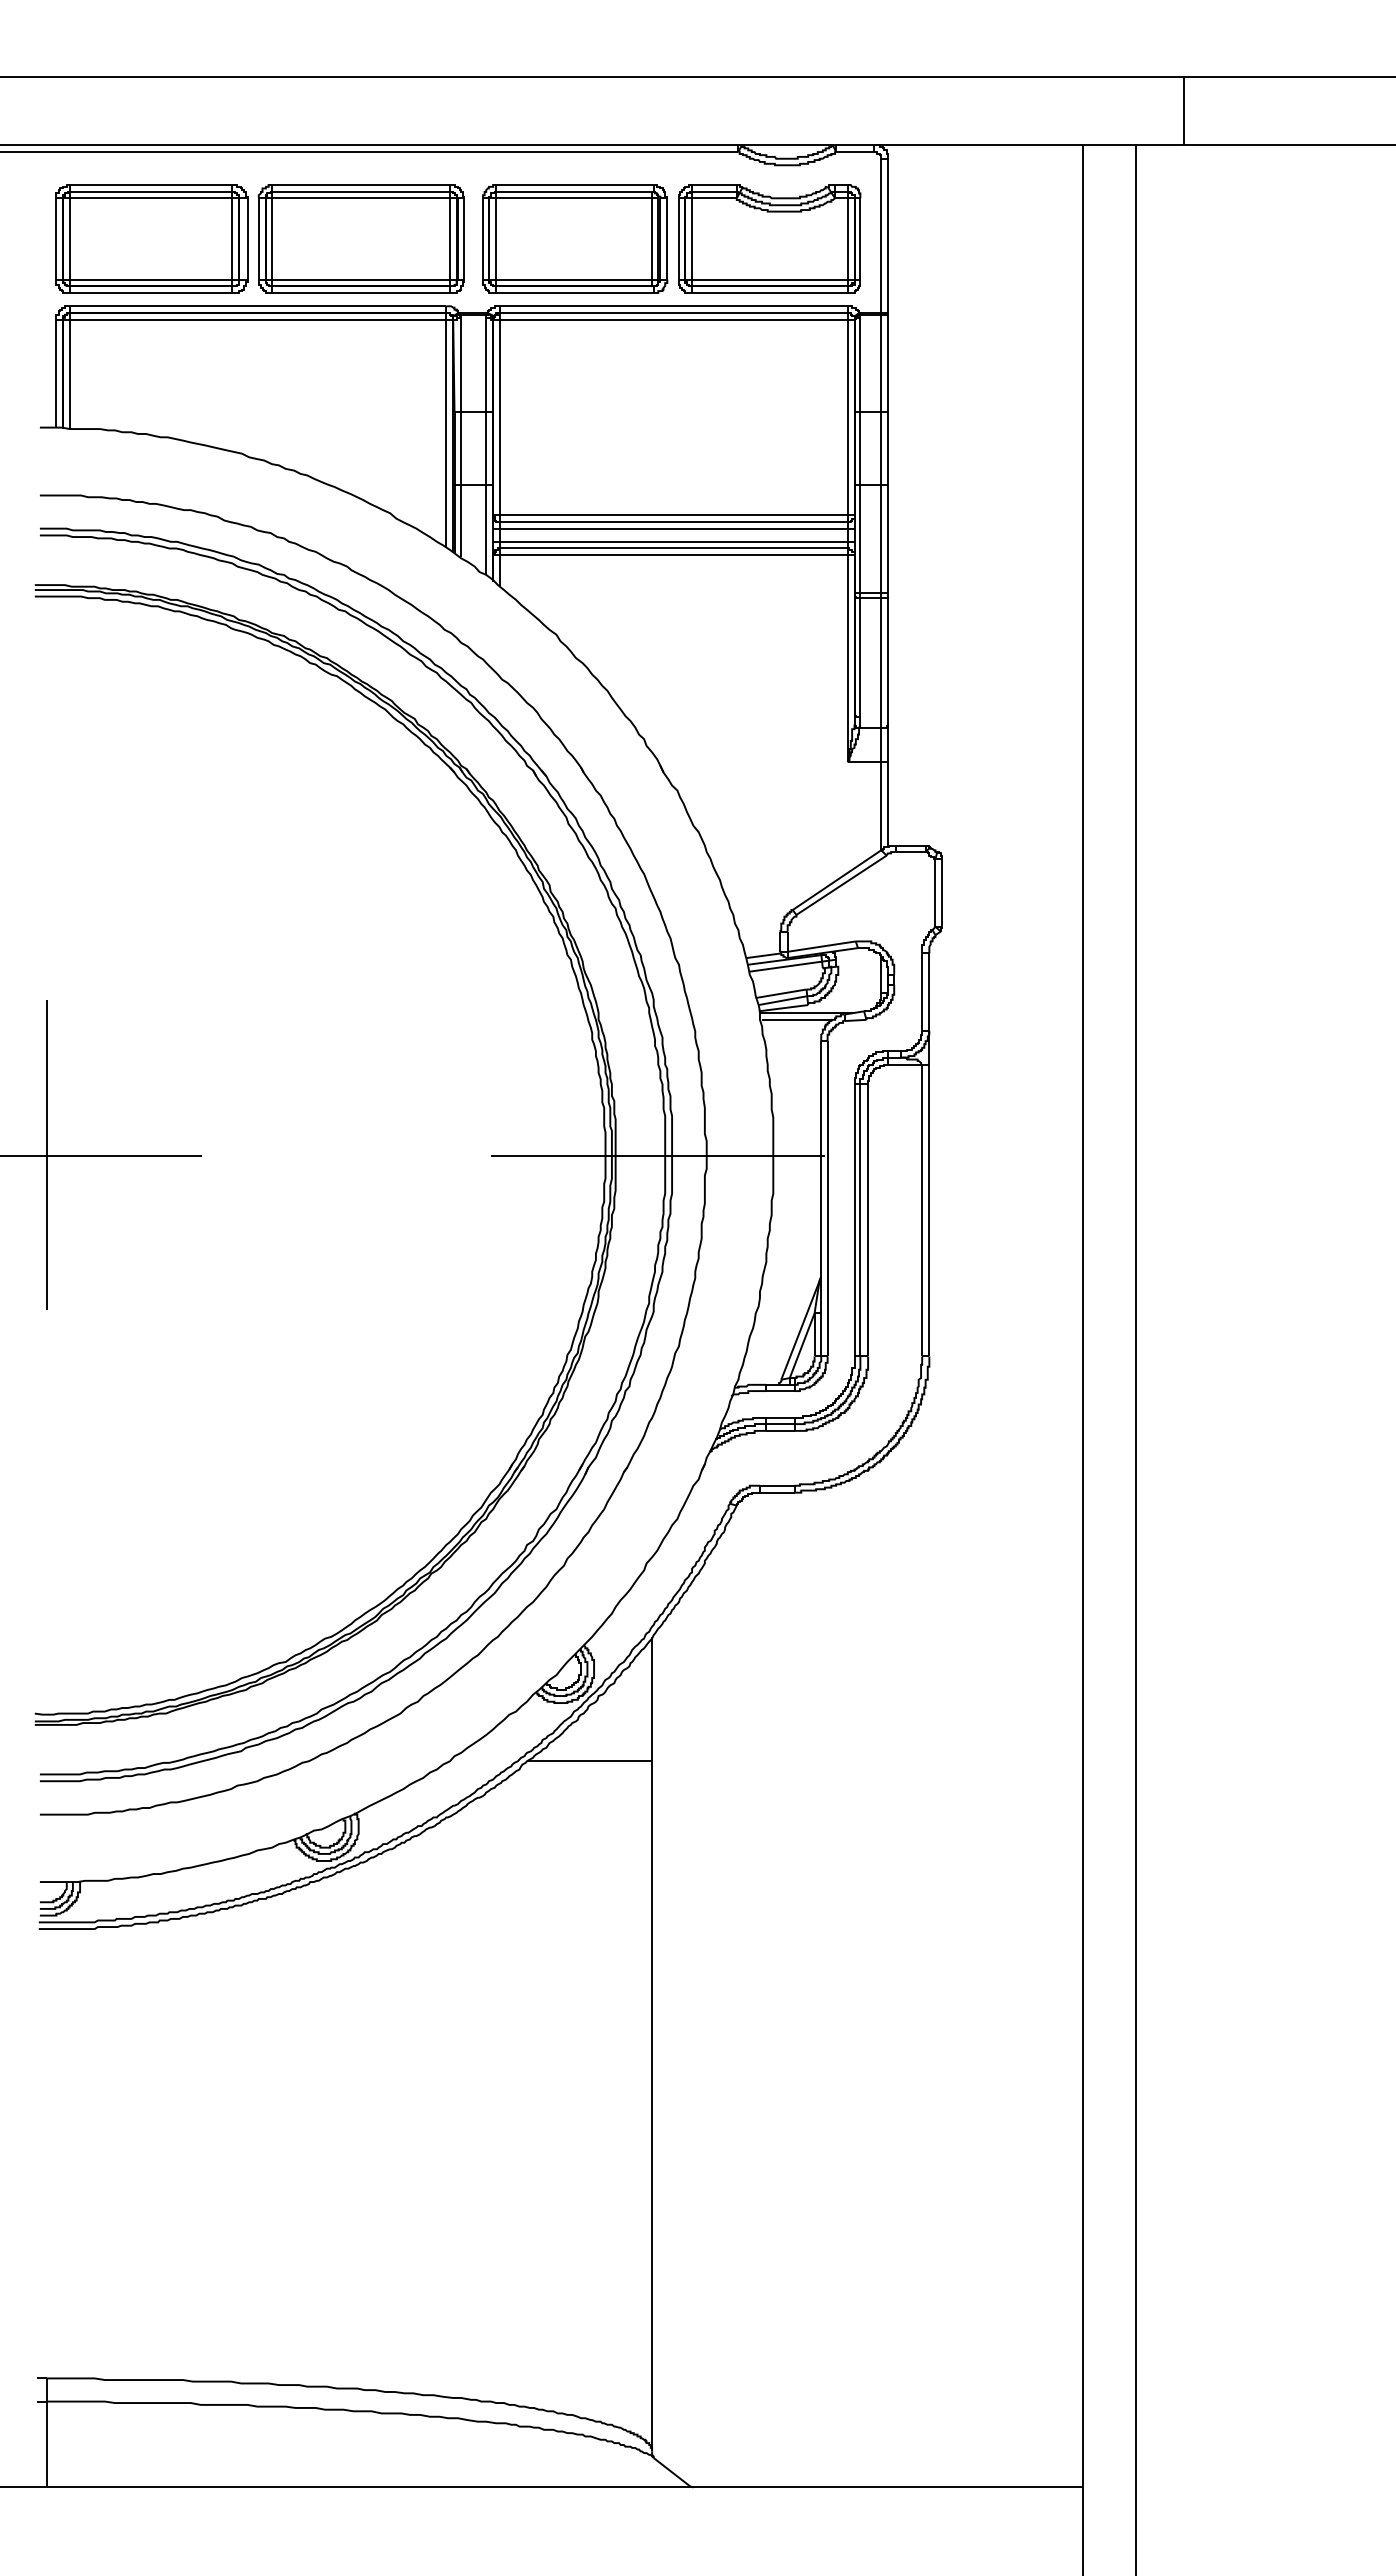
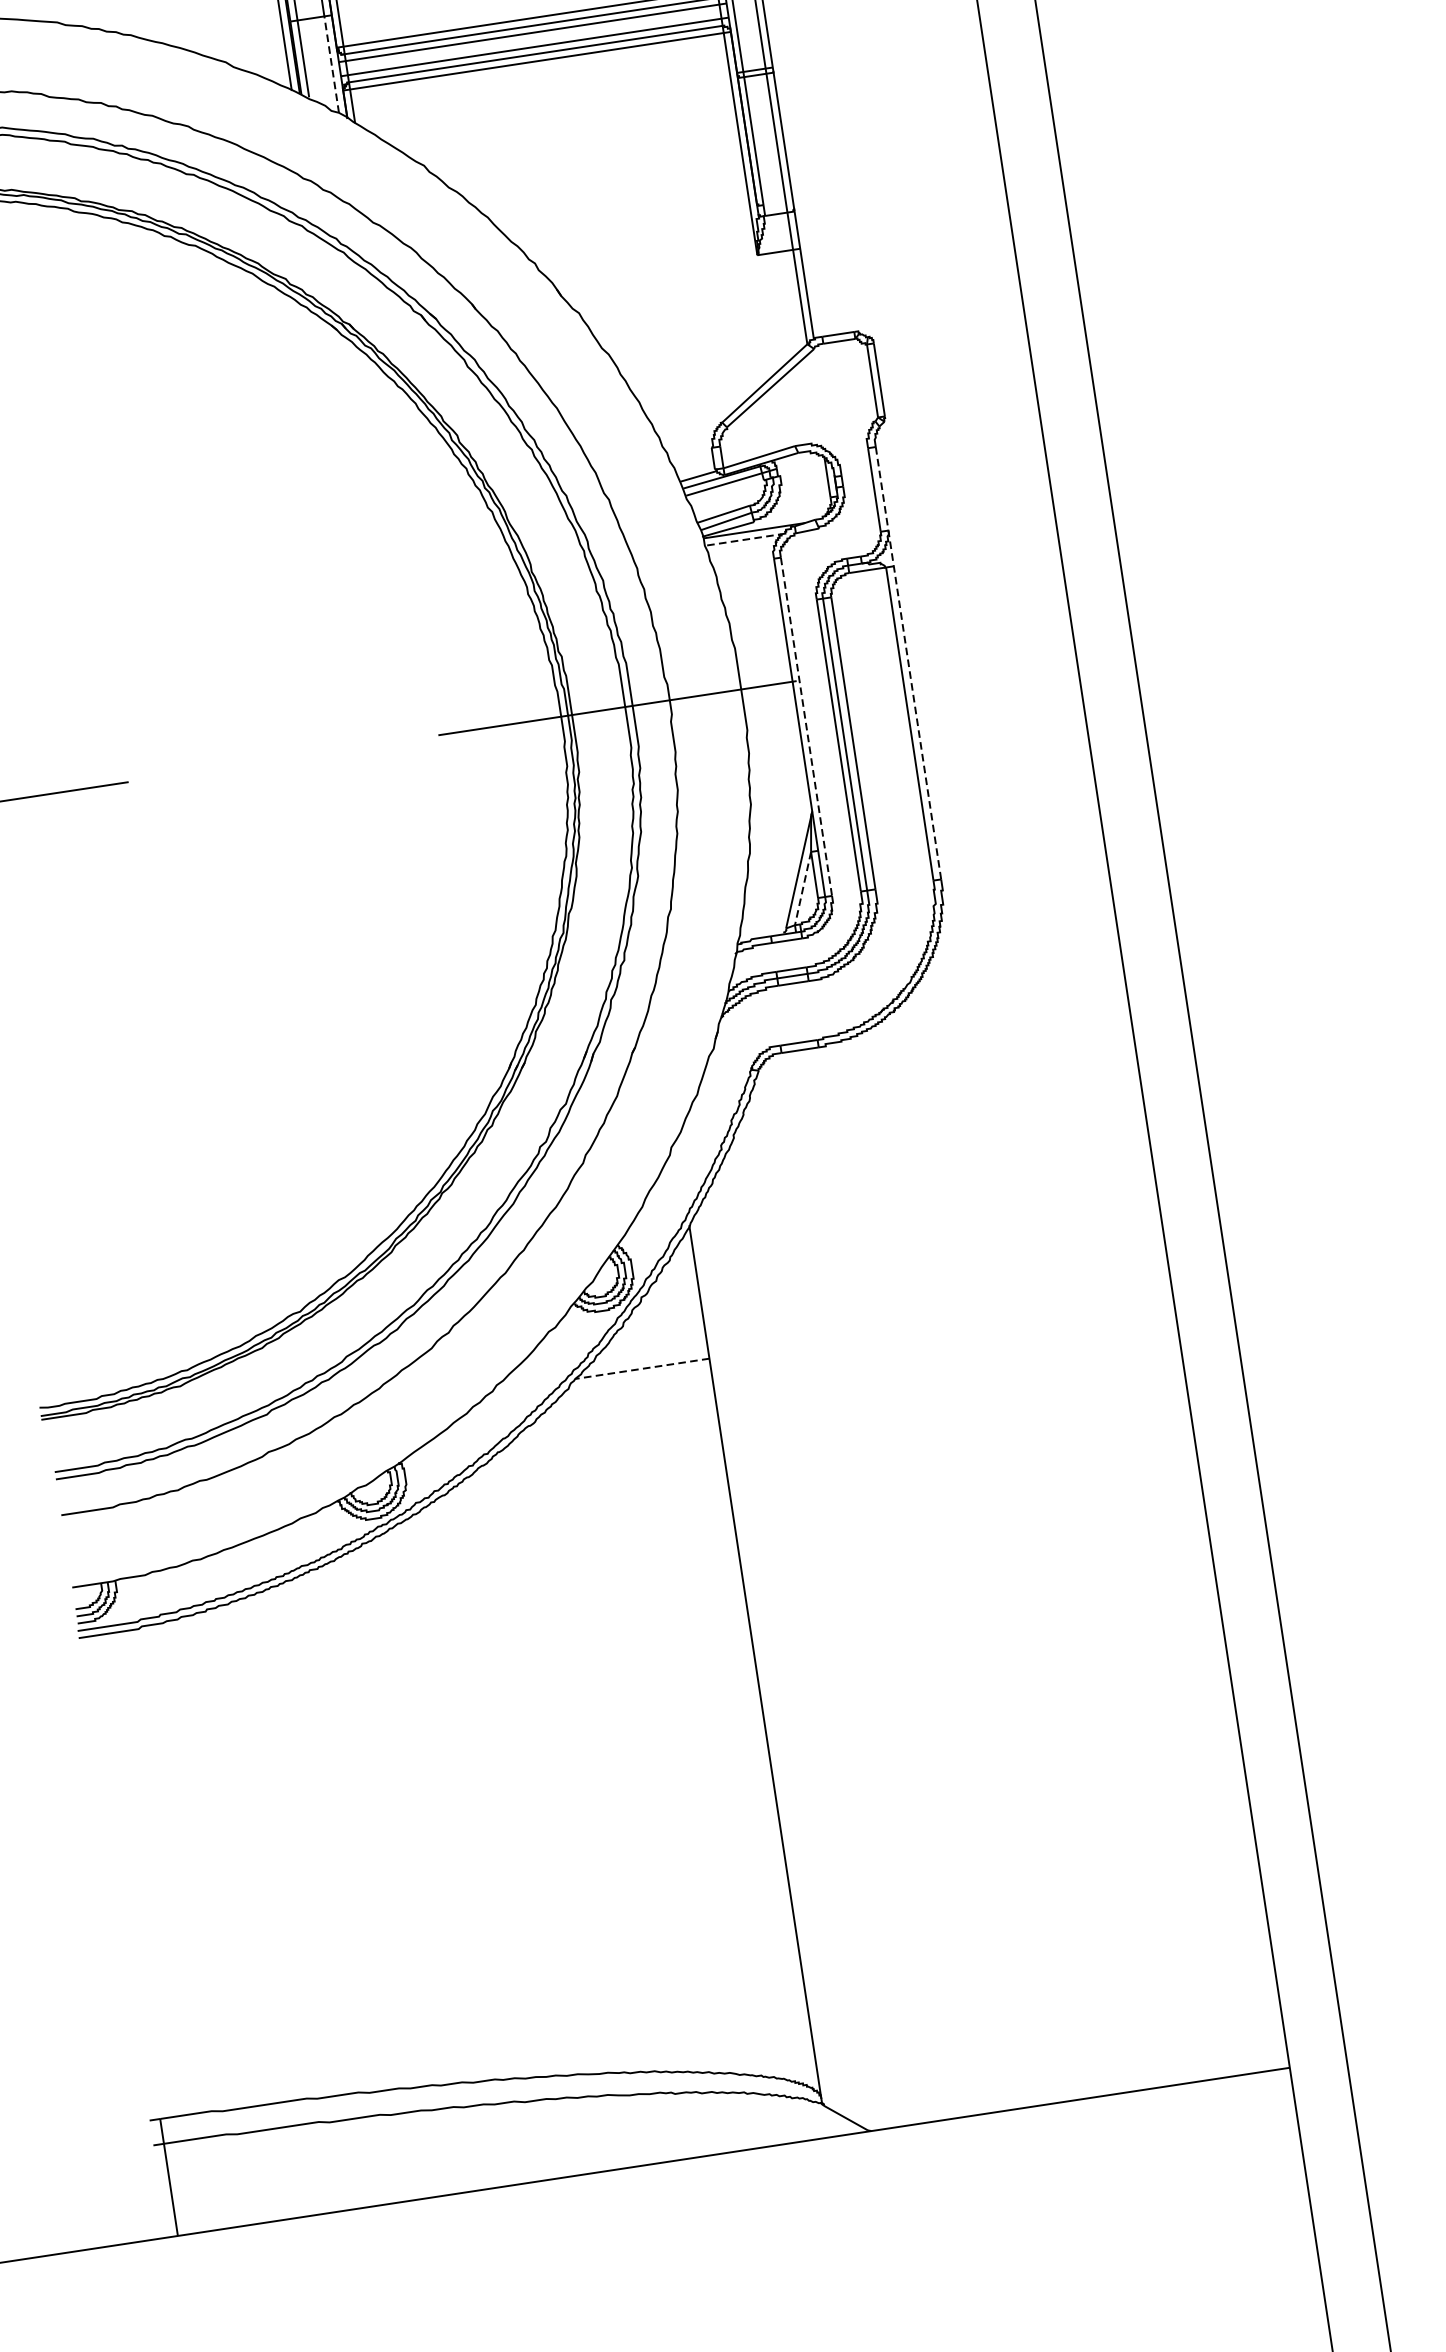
line: (486, 529) -> (331, 64), solid -> dashed
line: (796, 1019) -> (743, 539), solid -> dashed
line: (929, 1154) -> (908, 662), solid -> dashed
line: (827, 1198) -> (806, 726), solid -> dashed
line: (802, 1345) -> (803, 888), solid -> dashed
line: (589, 1761) -> (642, 1369), solid -> dashed

